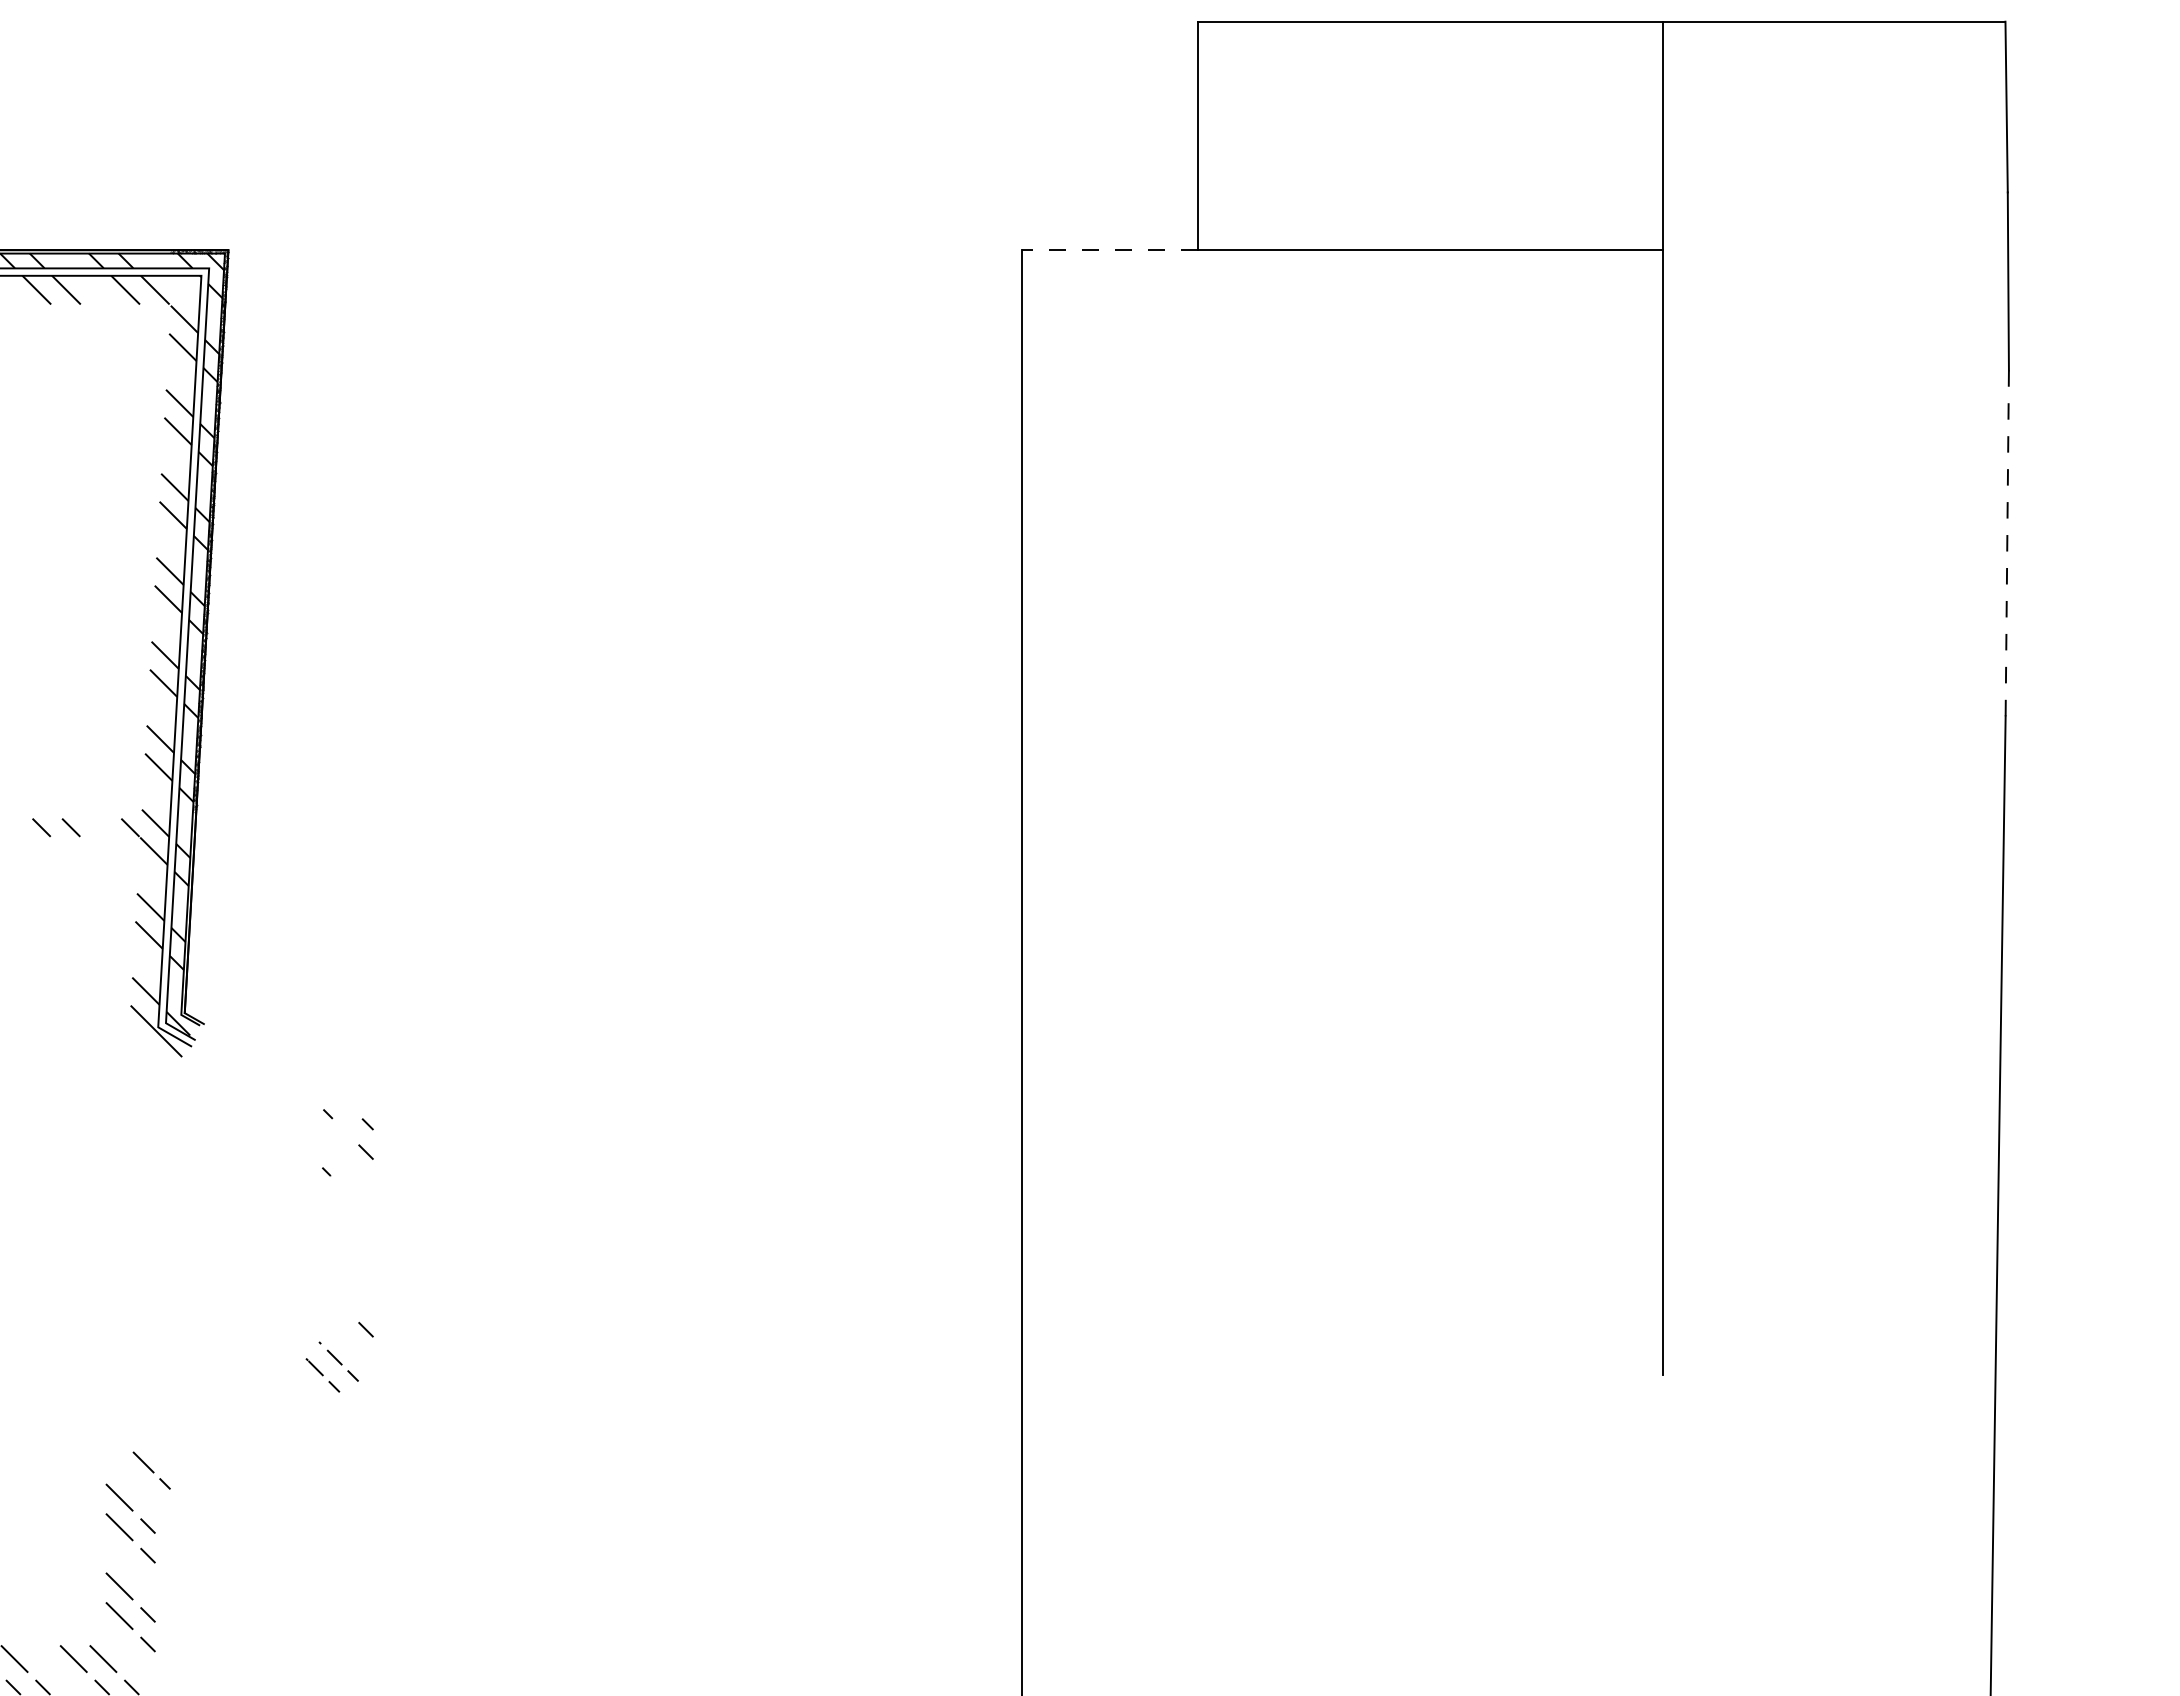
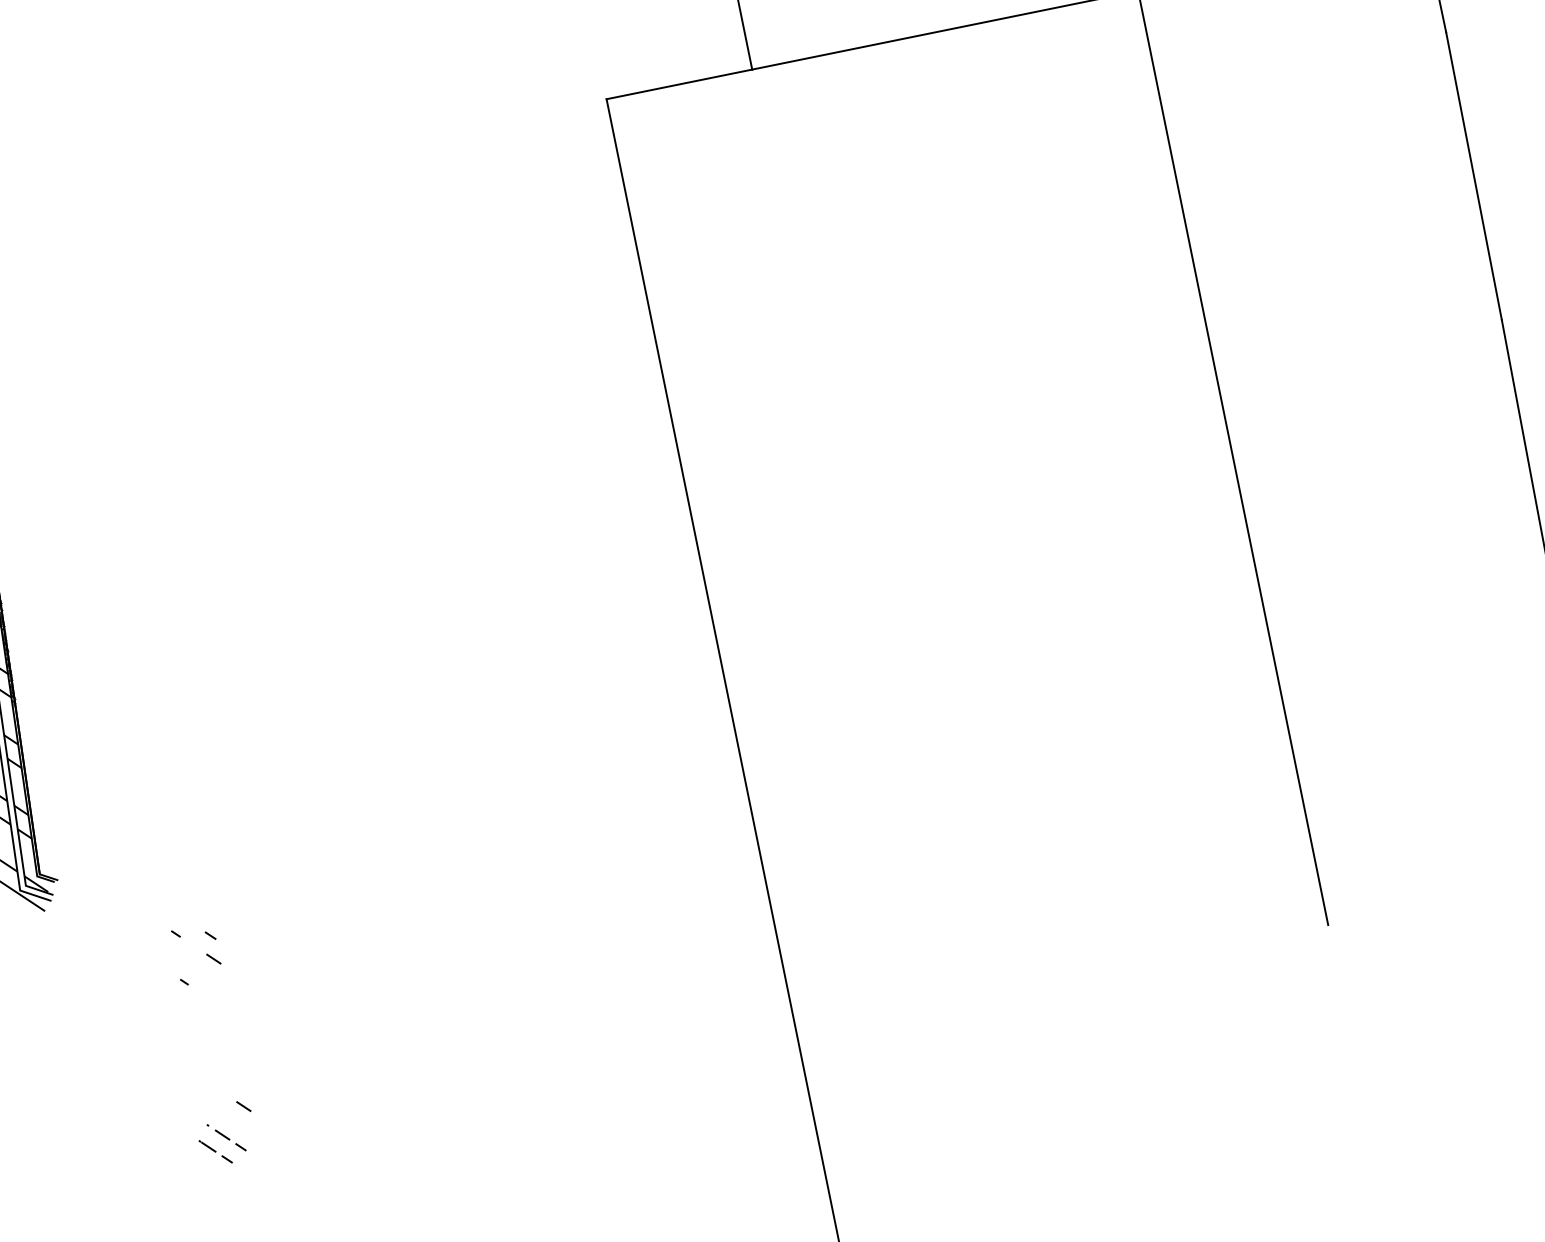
line: (1110, 250) -> (679, 84), dashed -> solid
line: (2007, 543) -> (1474, 176), dashed -> solid

